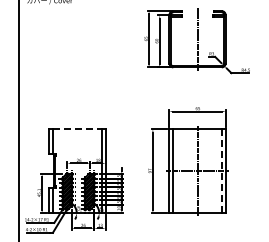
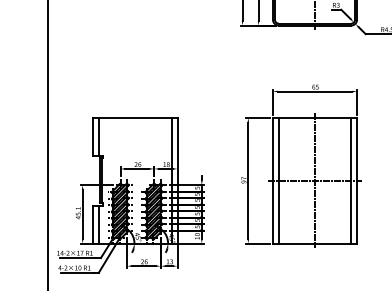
line: (77, 129) -> (135, 118), dashed -> solid
line: (221, 171) -> (350, 181), dashed -> solid

